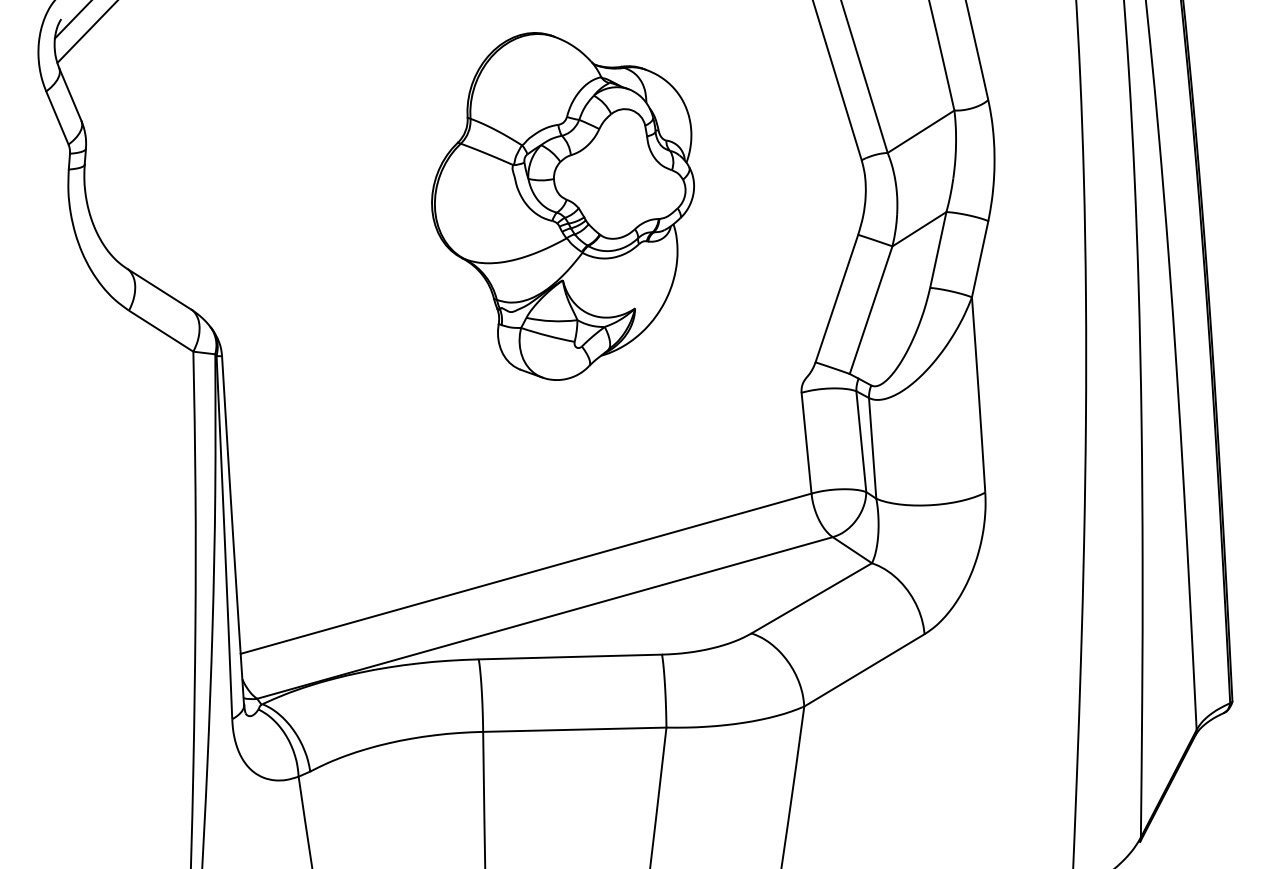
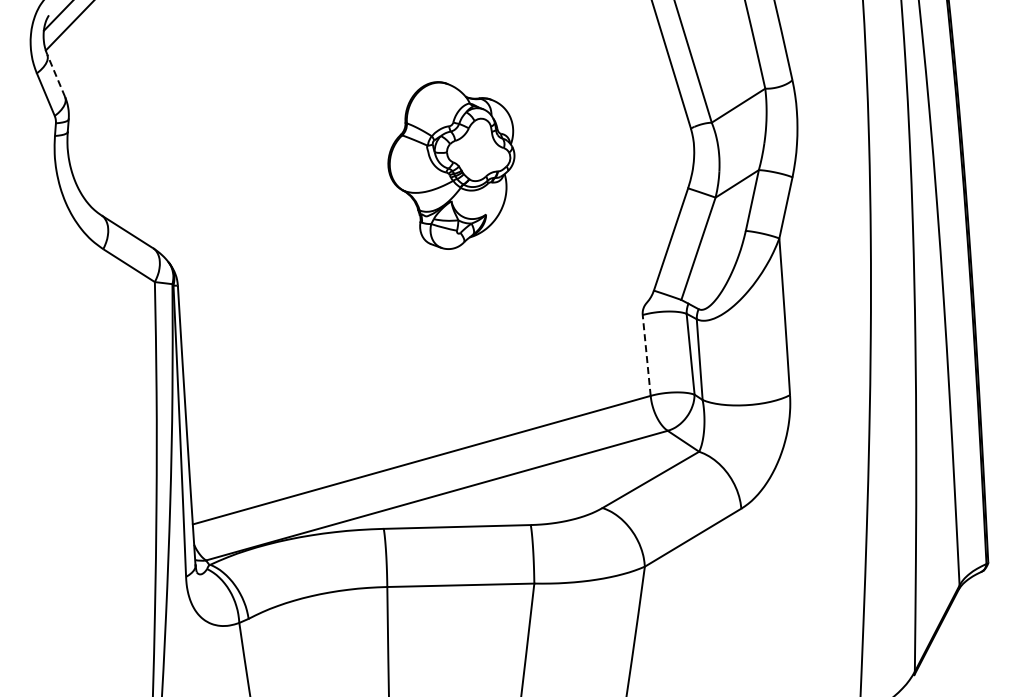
line: (69, 94) -> (55, 75), solid -> dashed
part: (563, 206) -> (451, 165), size x0.6
line: (806, 443) -> (646, 355), solid -> dashed

